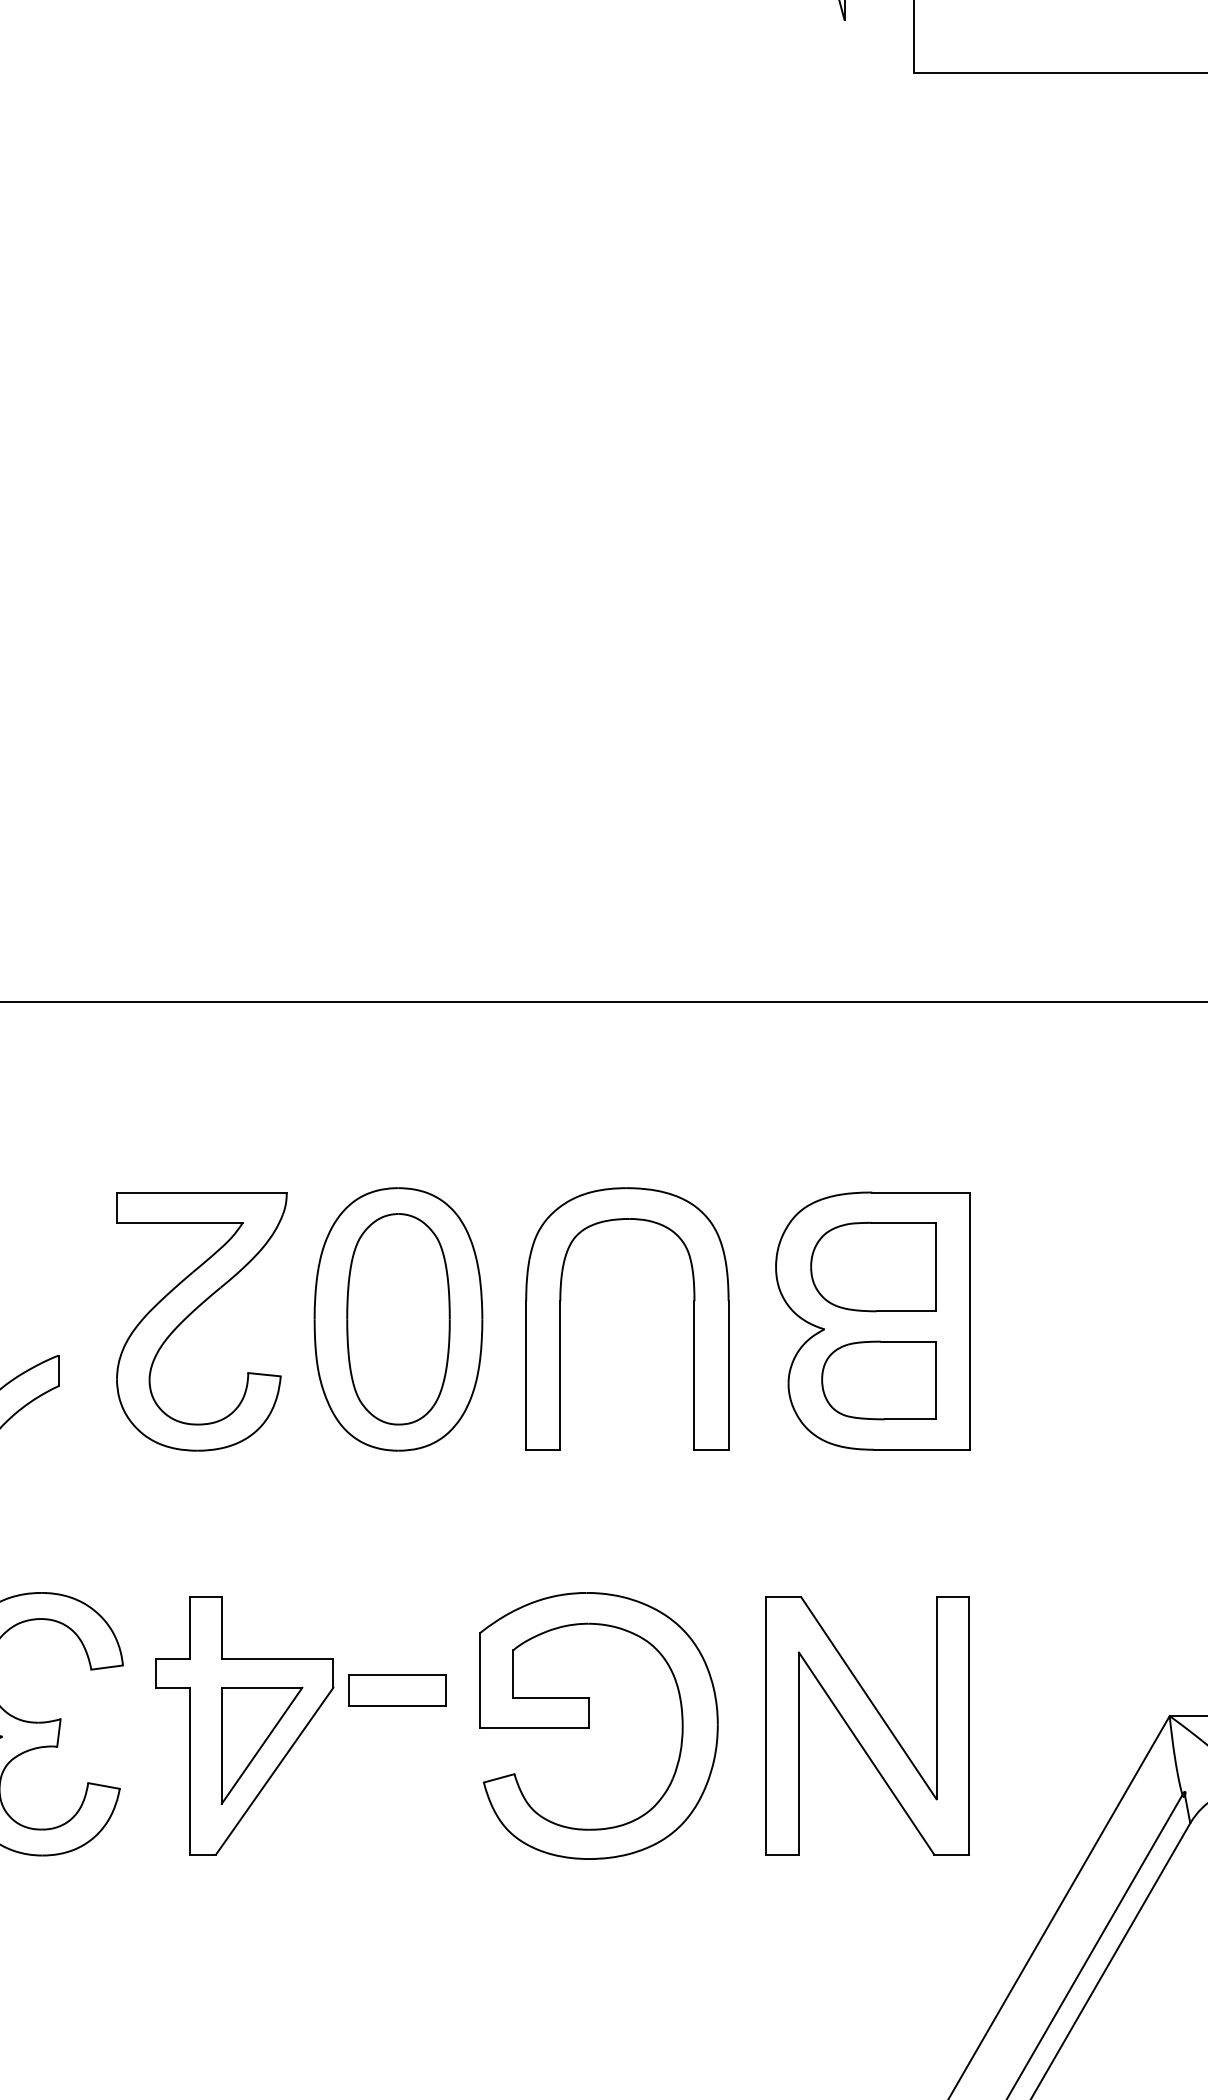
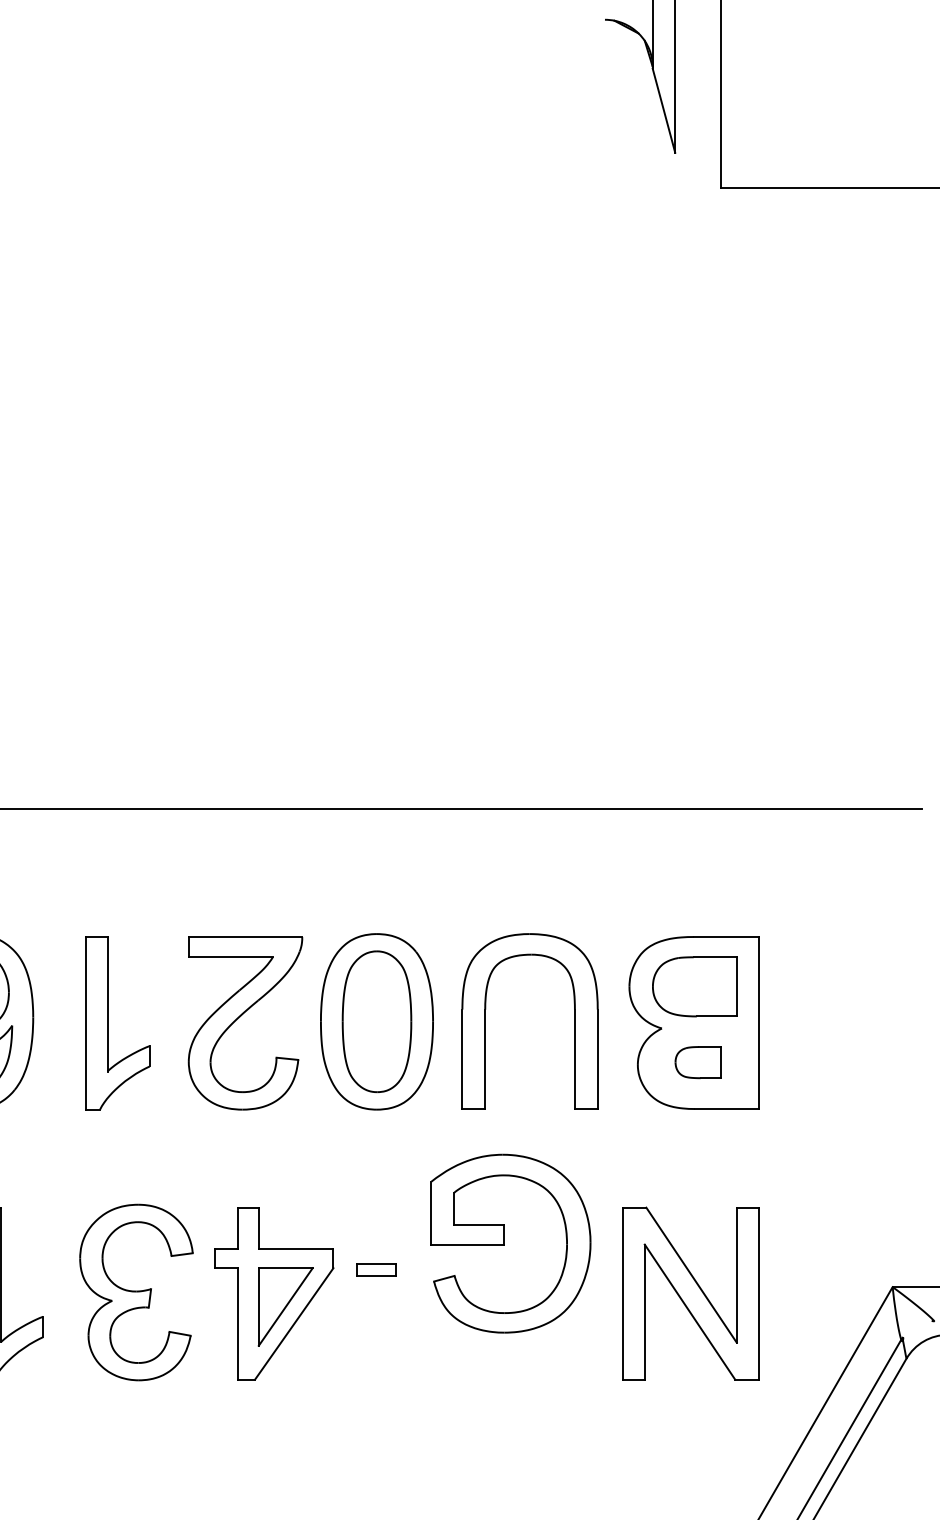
part: (879, 1380) -> (698, 1062), size x0.6
part: (397, 1689) -> (376, 1269), size x0.6
part: (598, 1725) -> (510, 1243), moved

